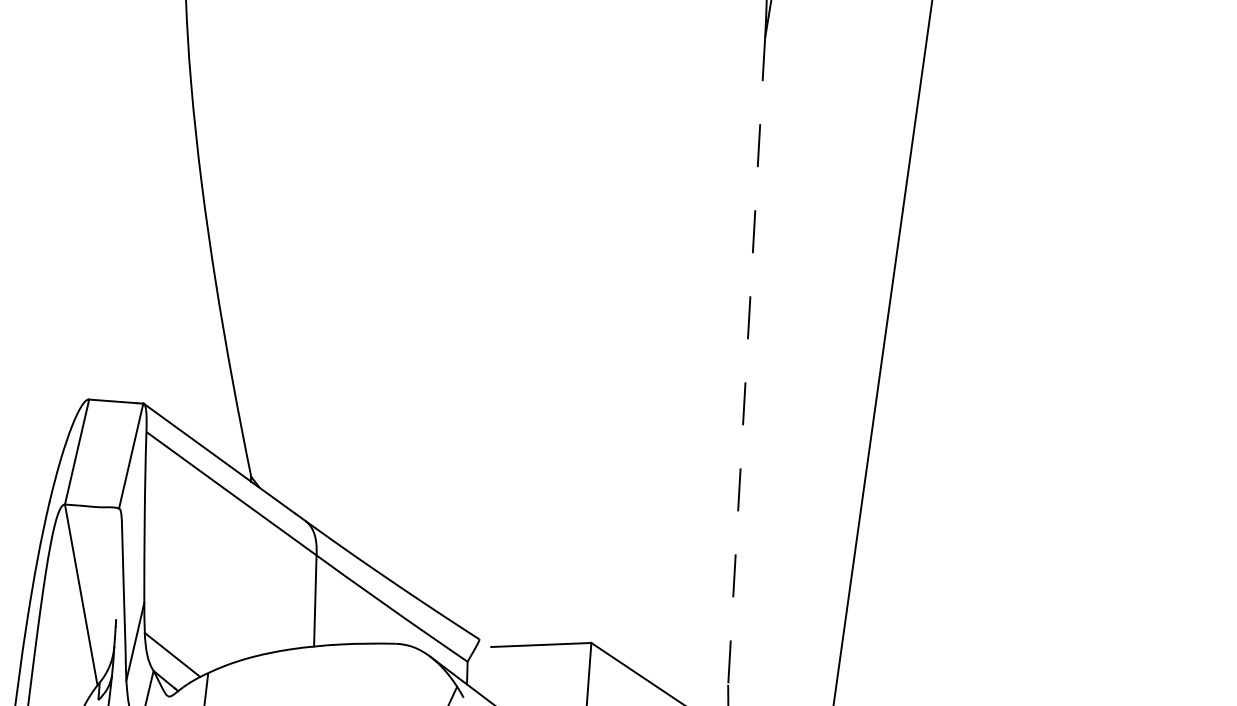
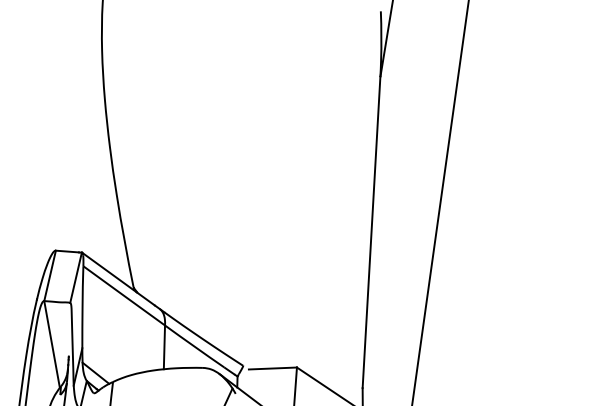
line: (746, 361) -> (371, 232), dashed -> solid

